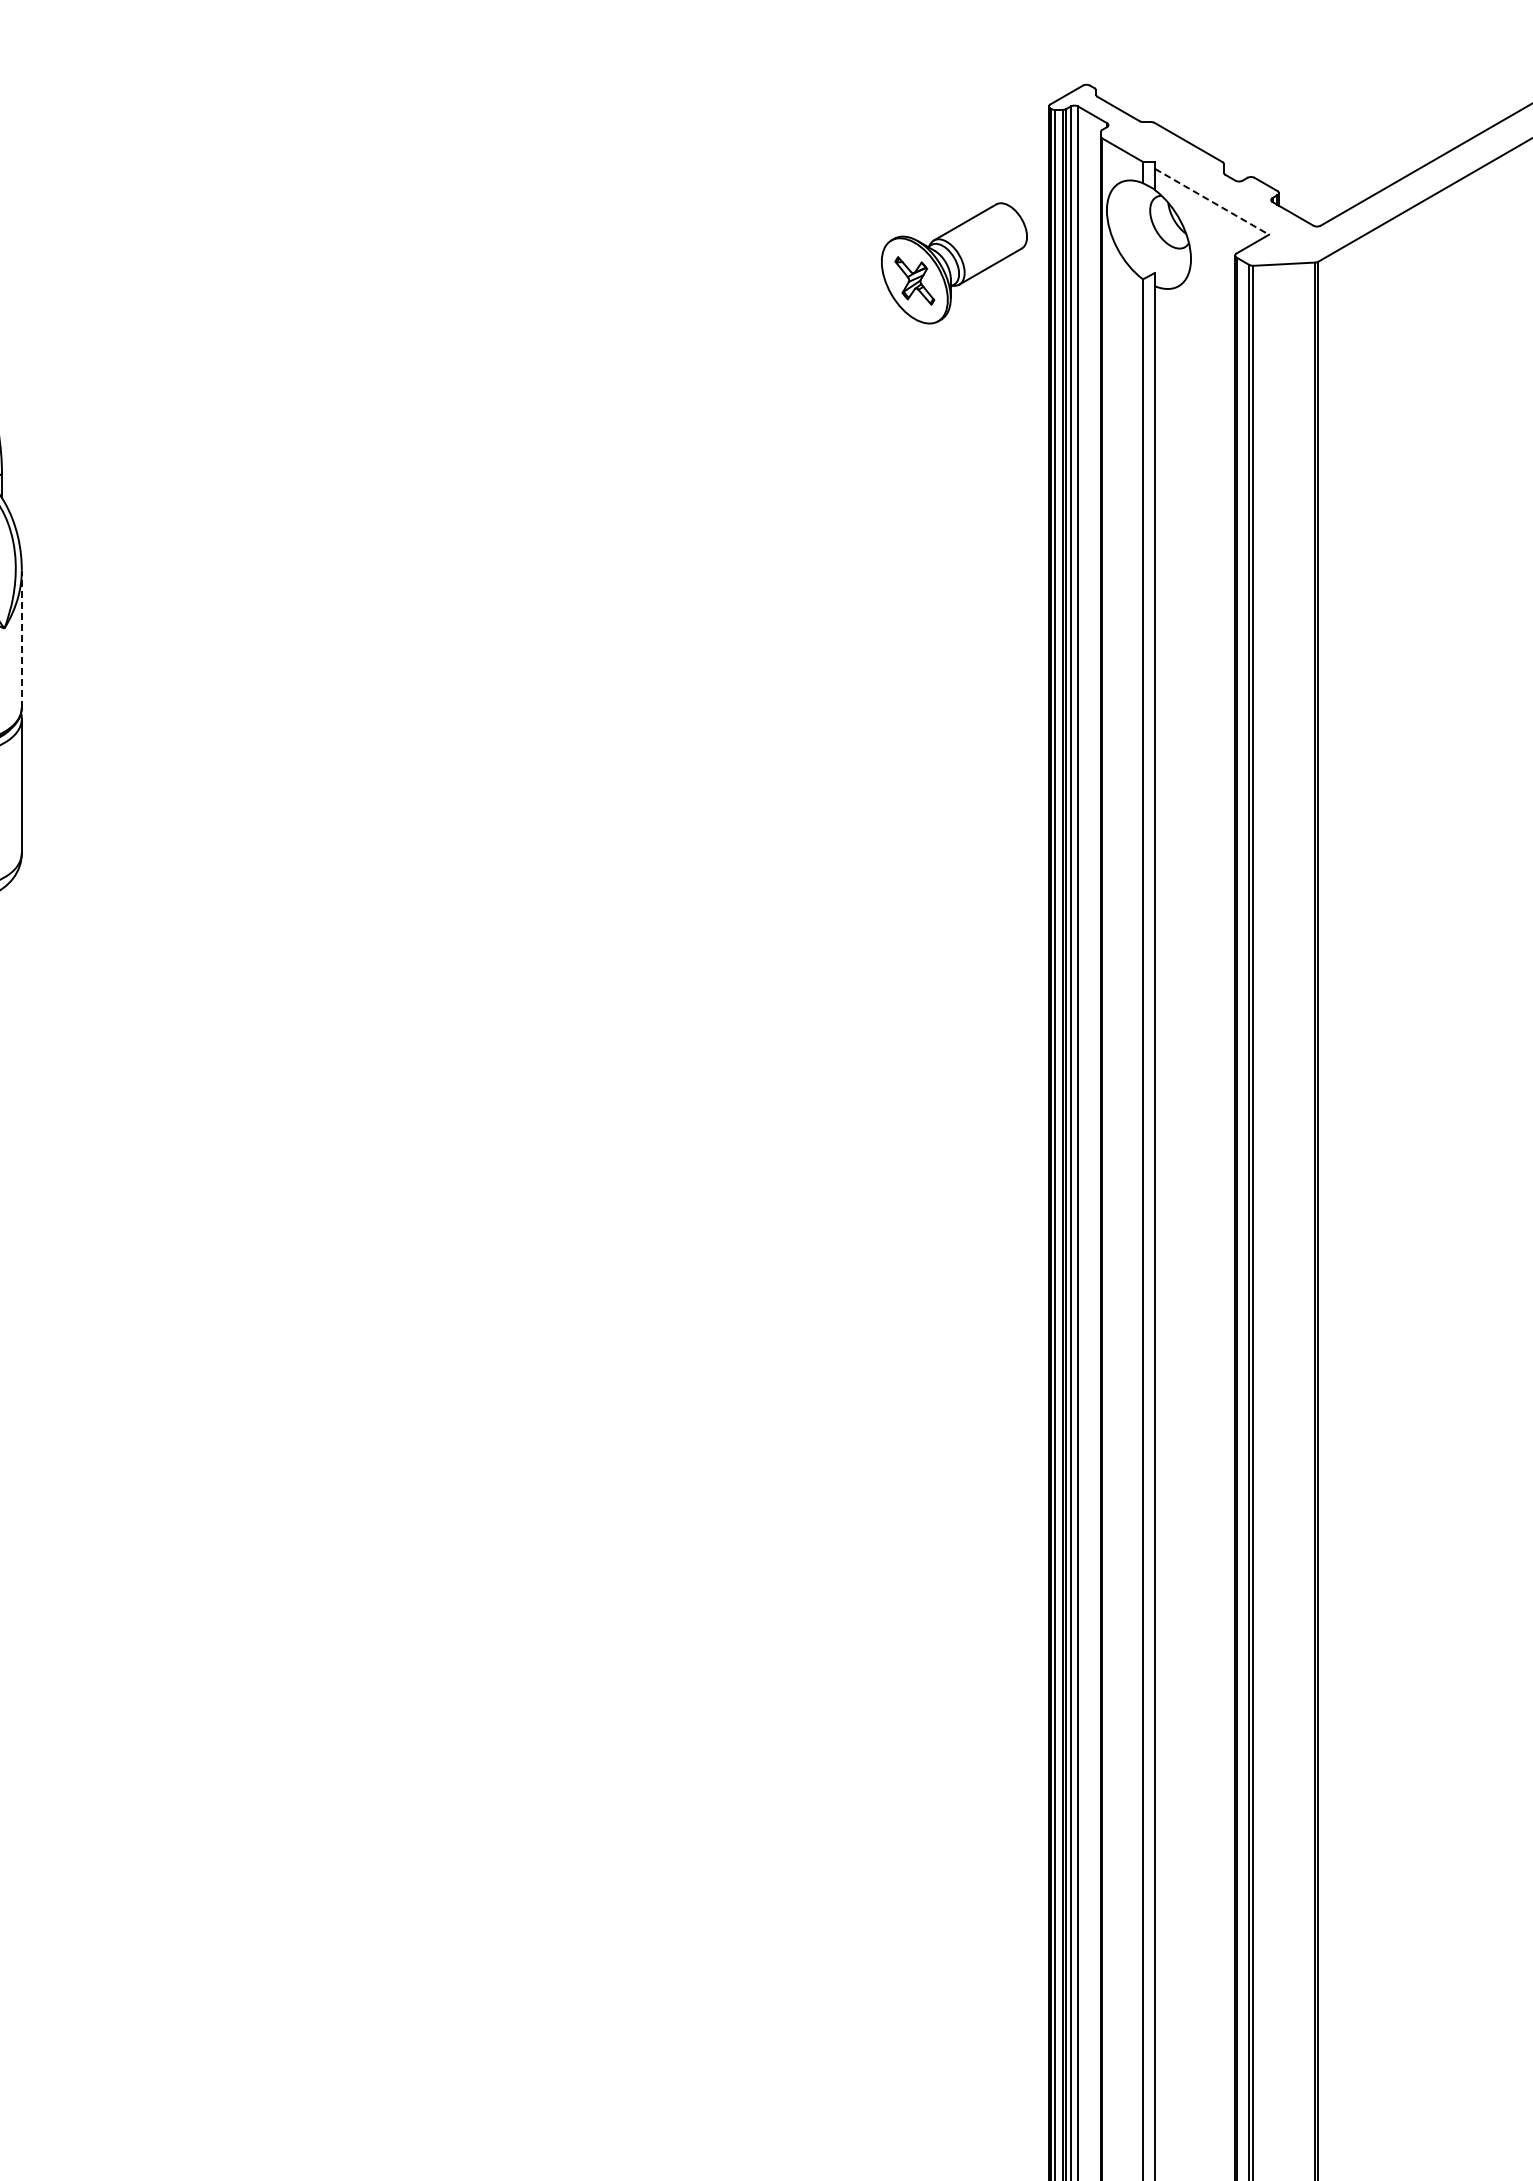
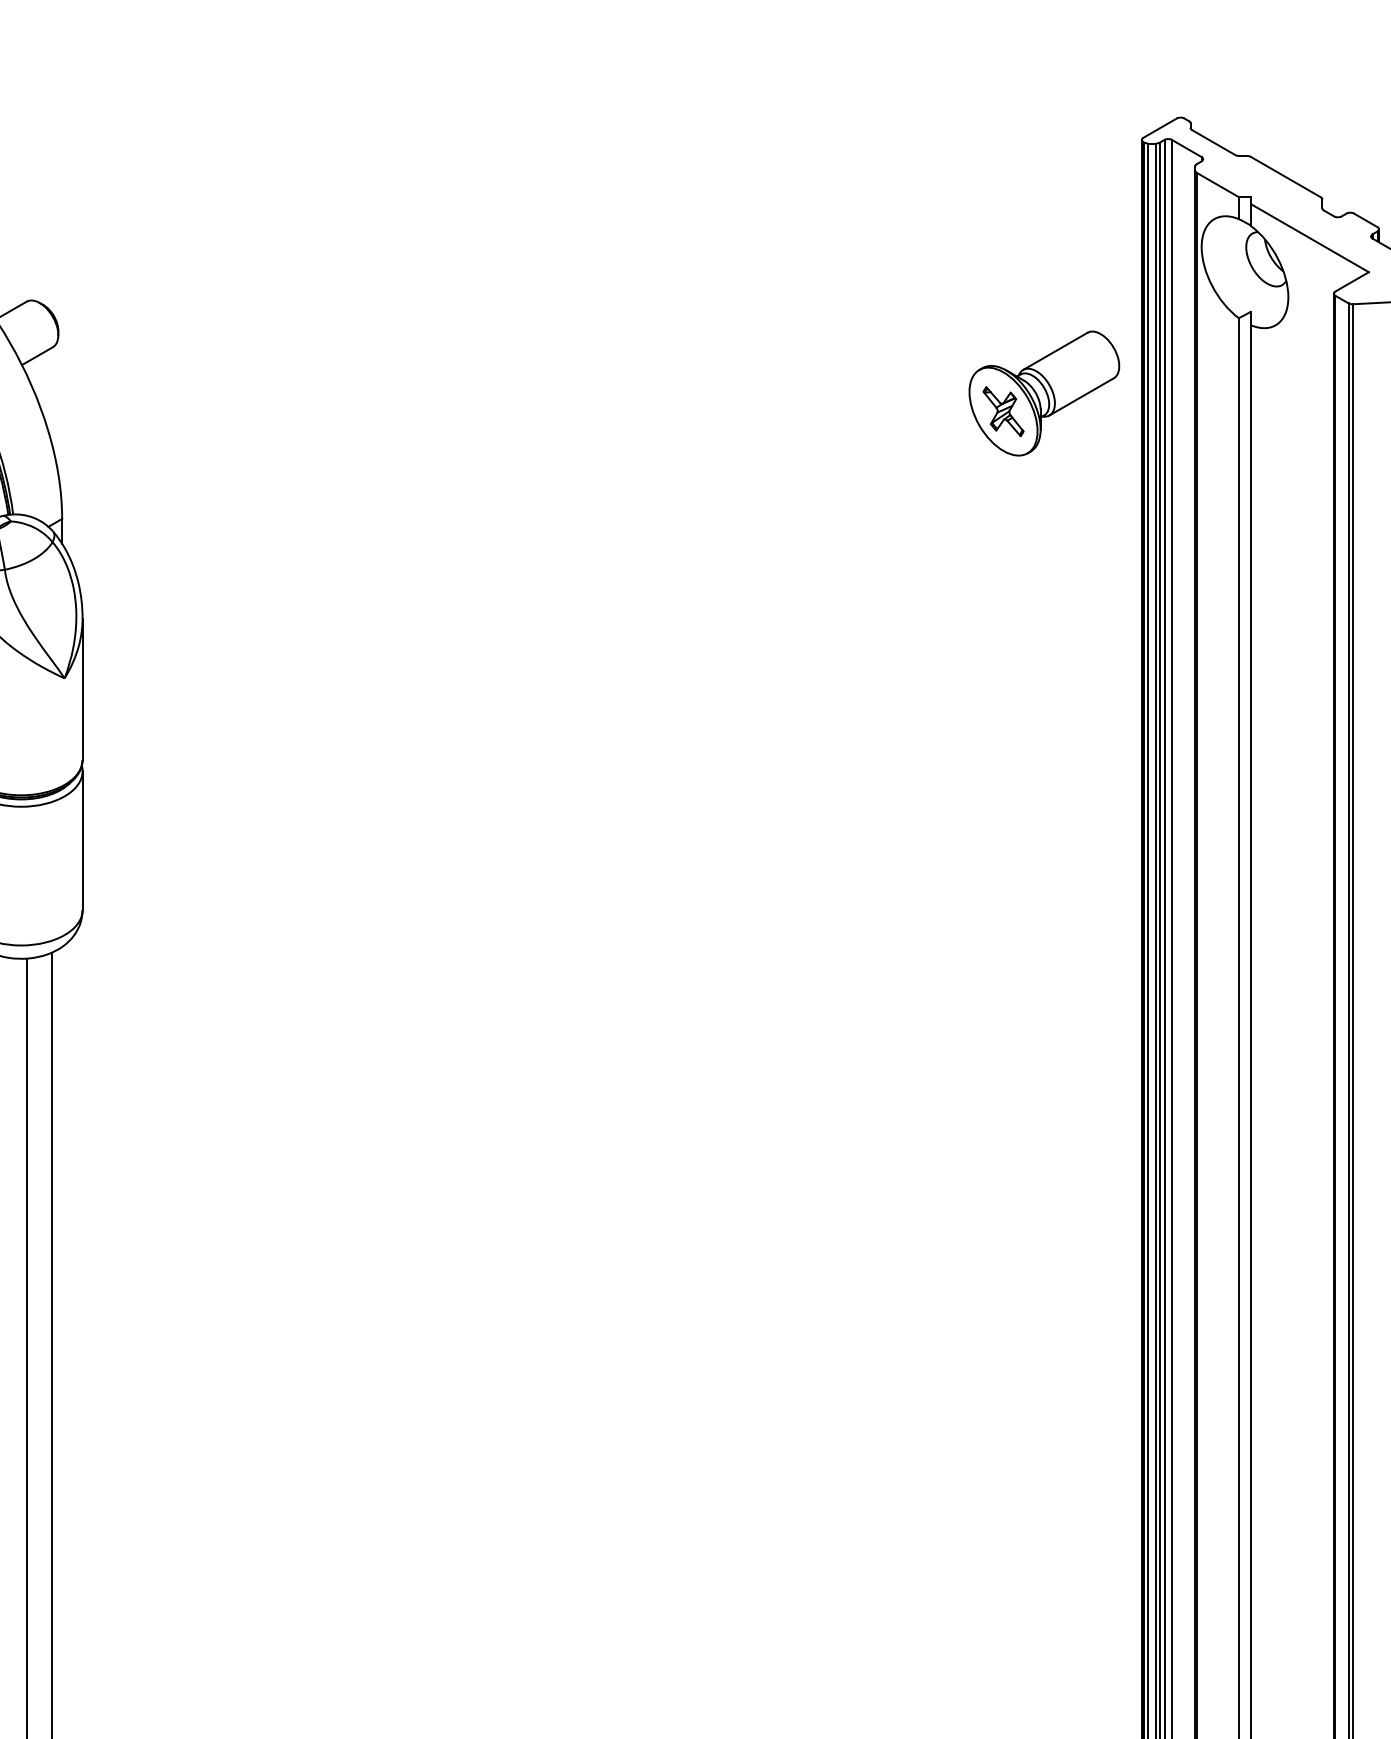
line: (1212, 201) -> (1310, 237), dashed -> solid
part: (954, 263) -> (1044, 393), moved
line: (21, 639) -> (82, 689), dashed -> solid

